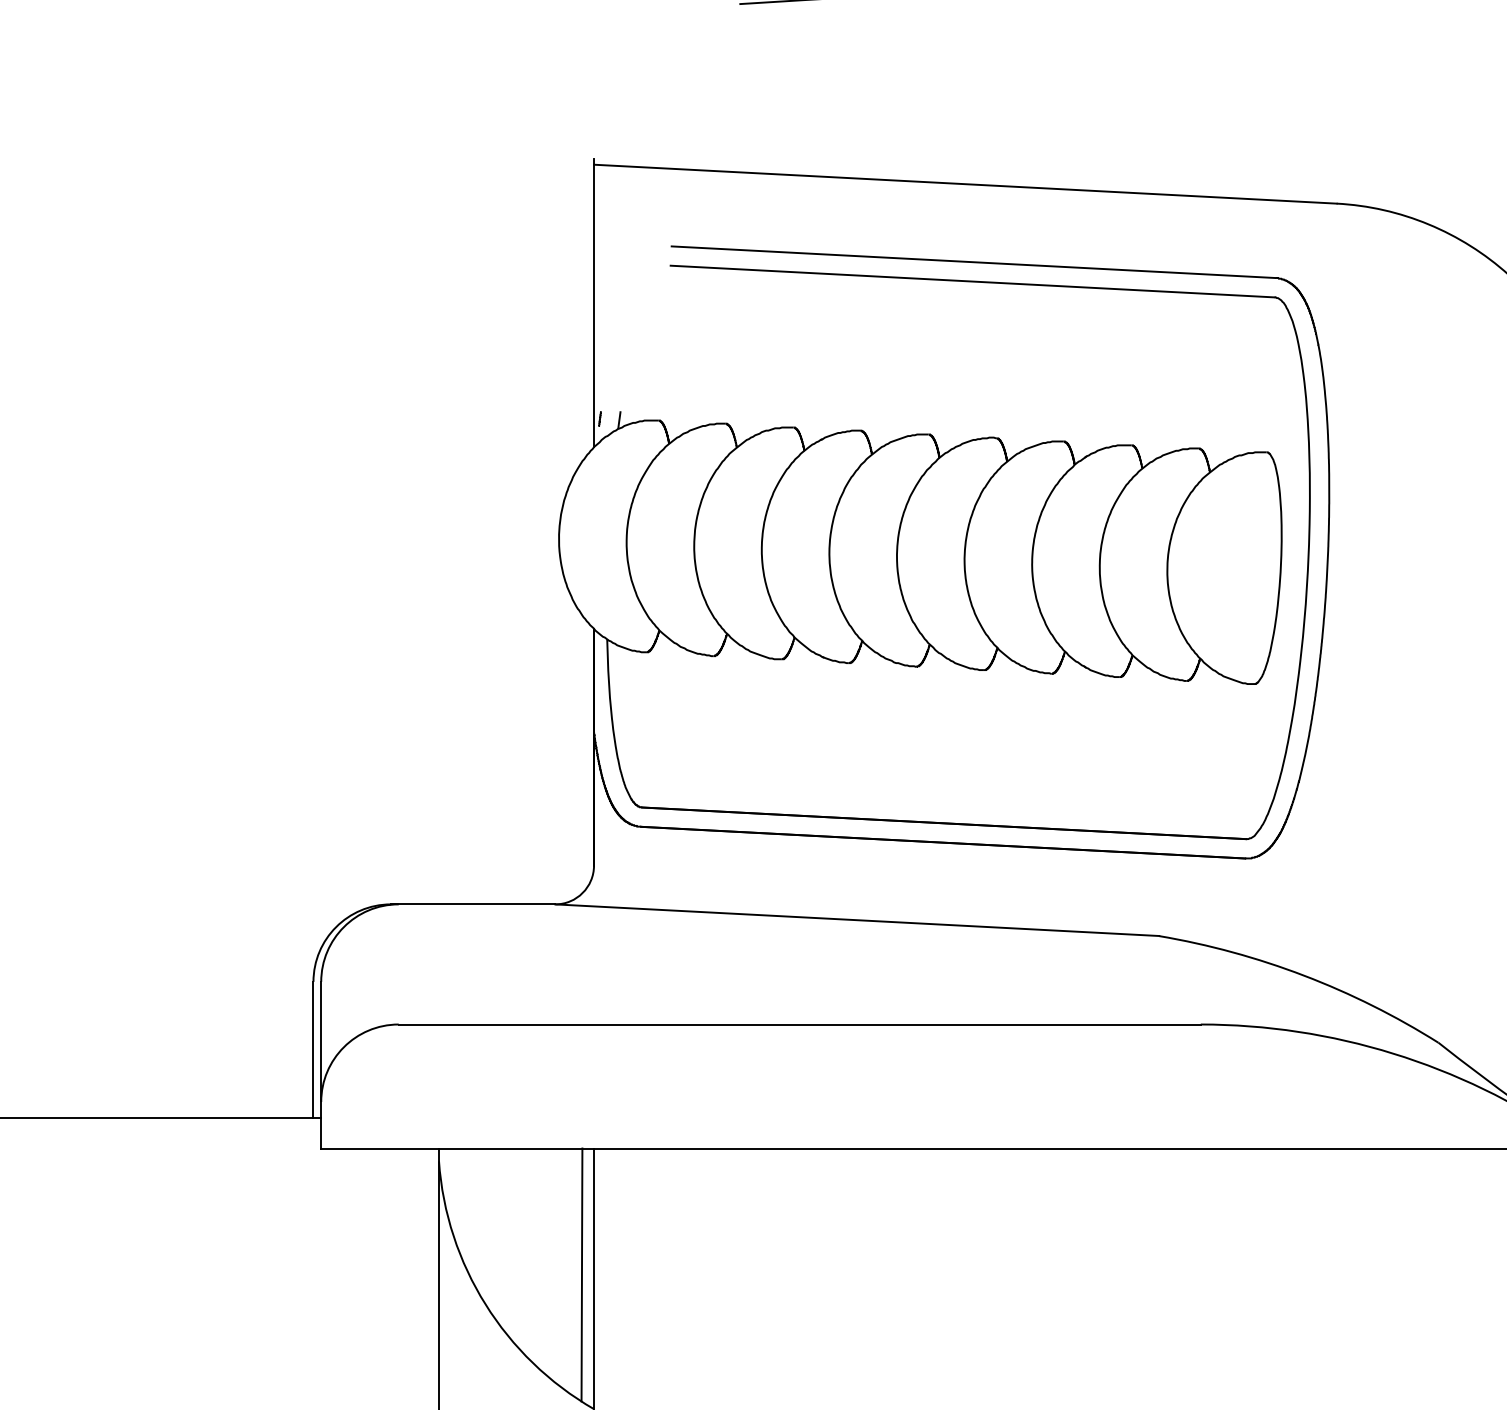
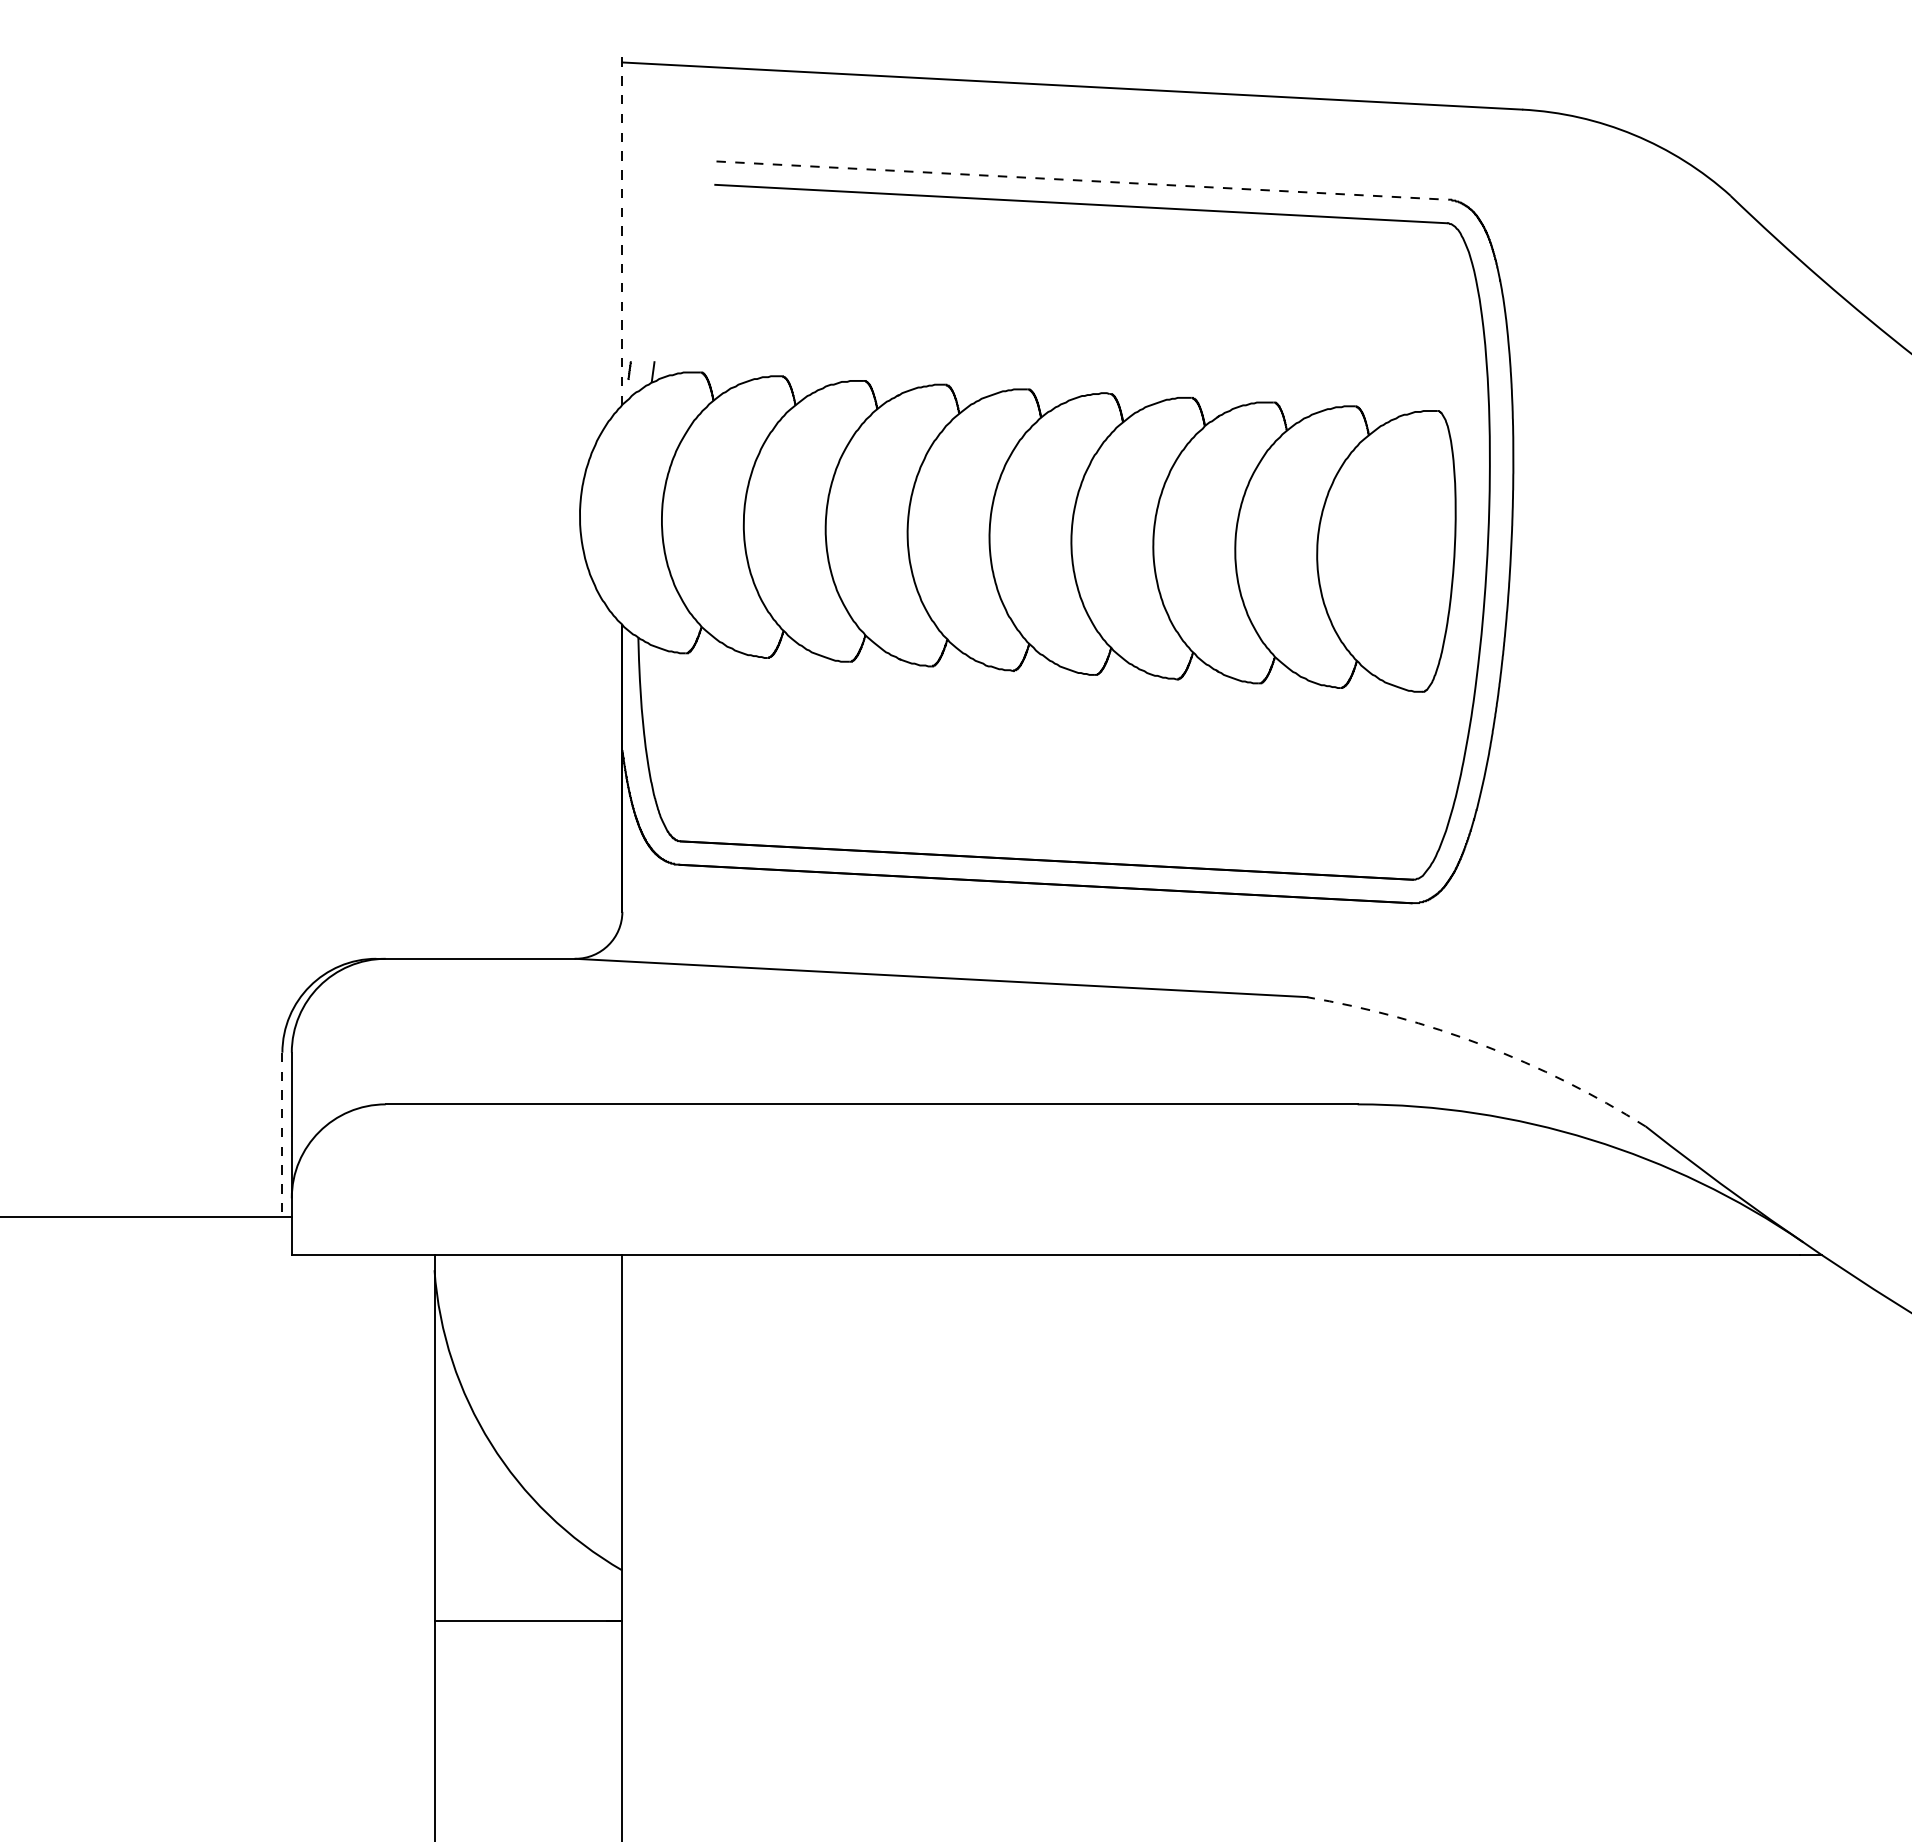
line: (973, 262) -> (1082, 180), solid -> dashed
line: (594, 303) -> (622, 230), solid -> dashed
arc: (1303, 975) -> (1482, 1045), solid -> dashed
line: (313, 1050) -> (282, 1135), solid -> dashed
line: (581, 1274) -> (607, 1407), removed

